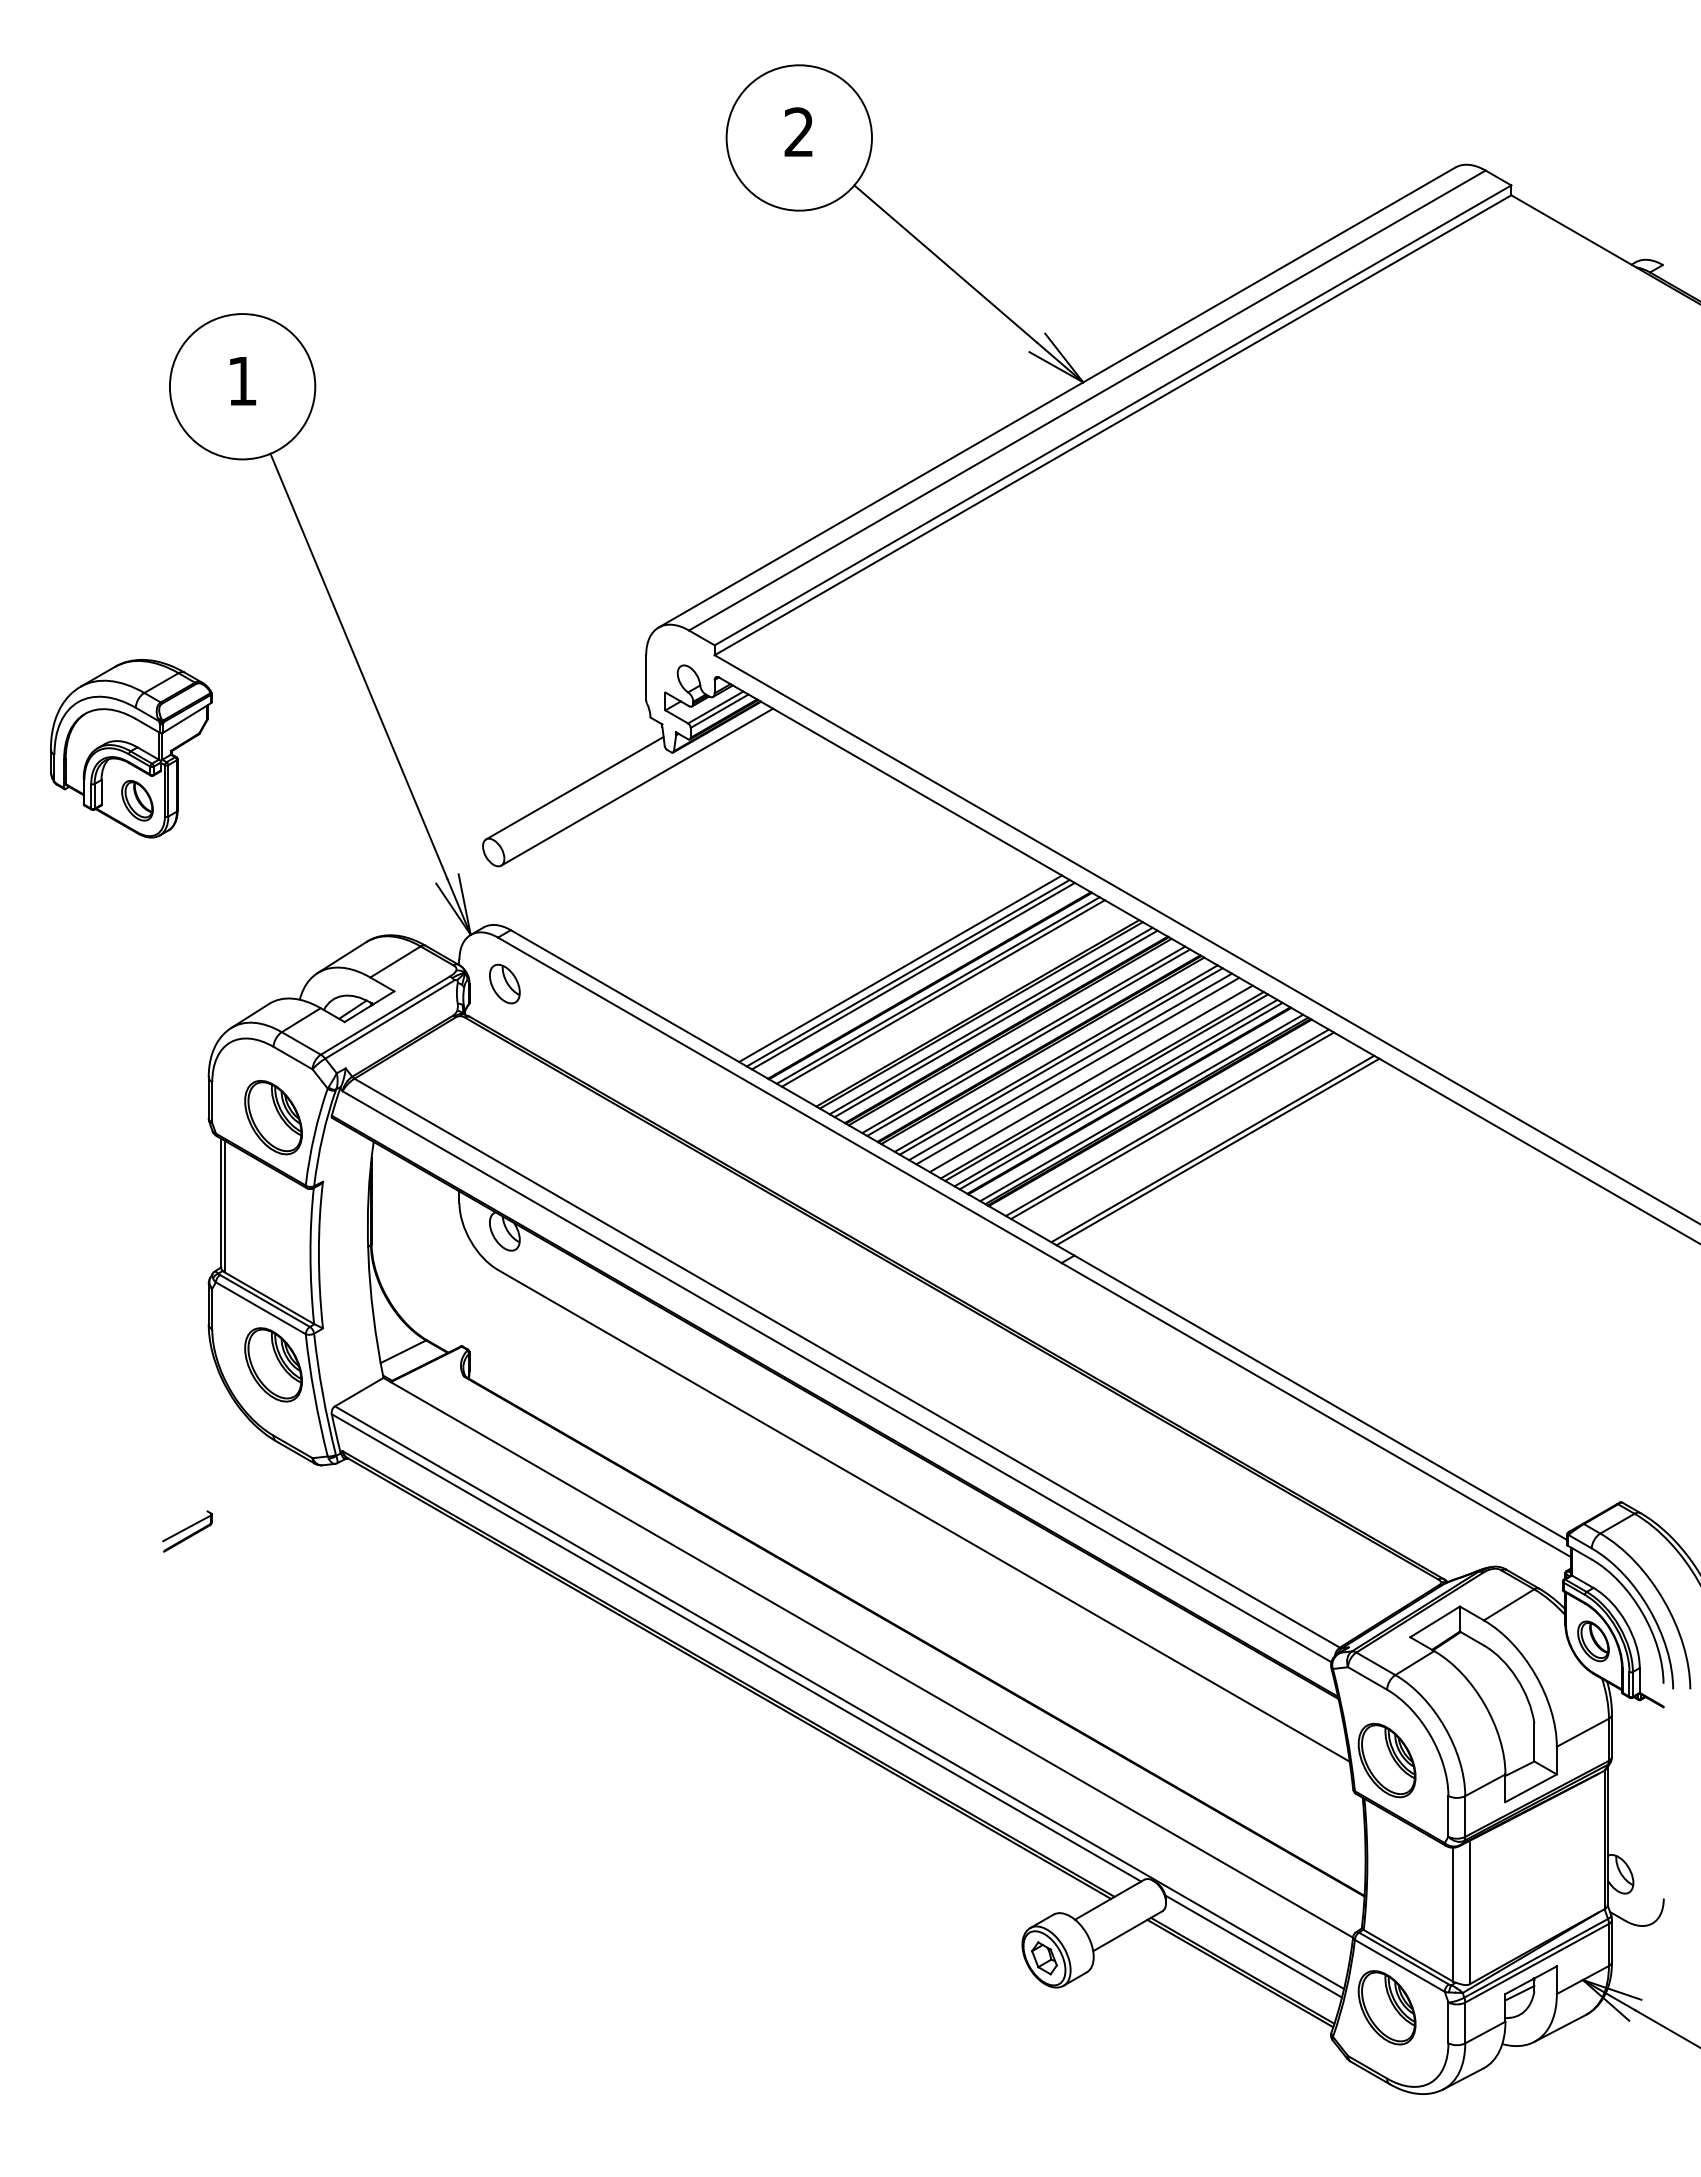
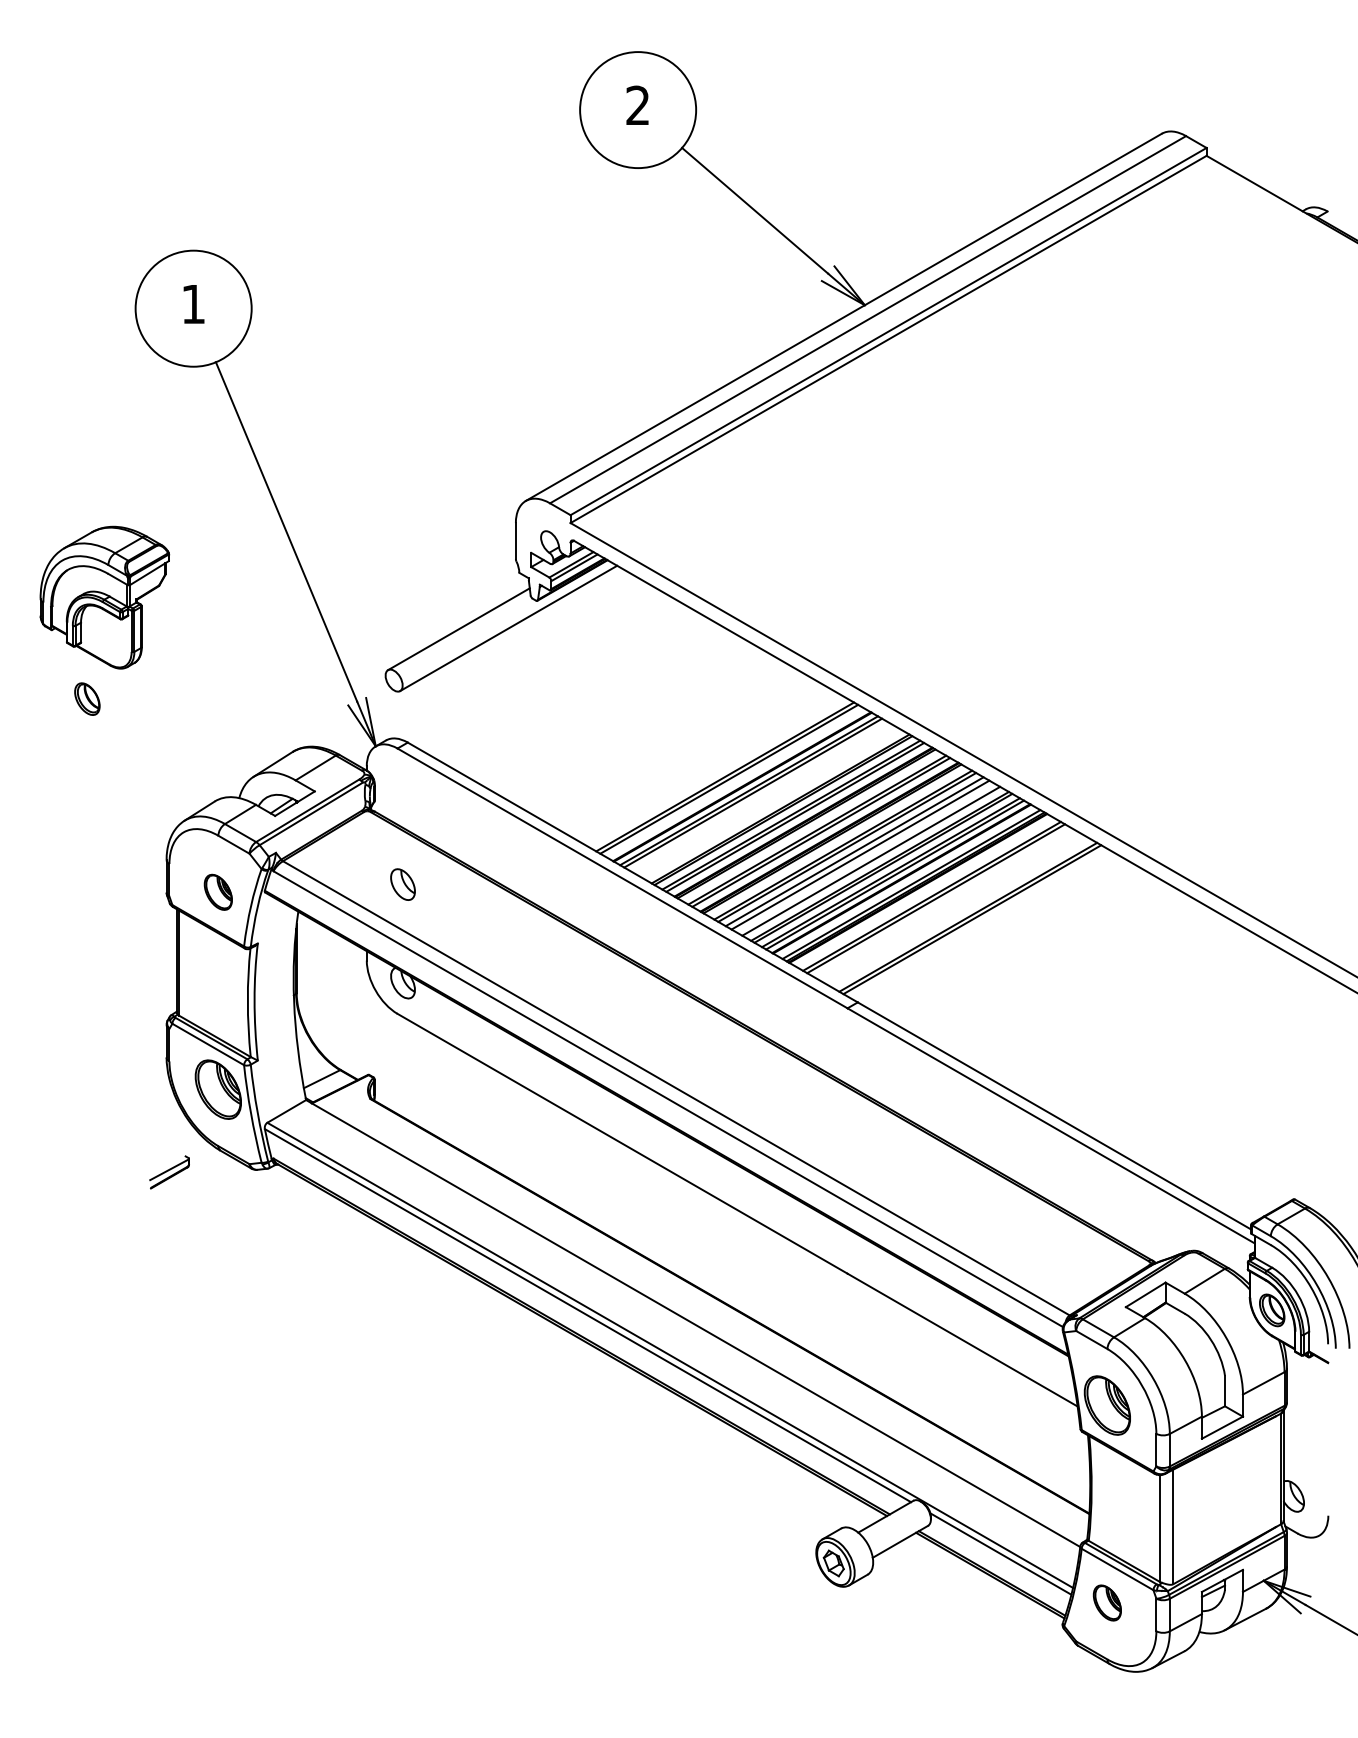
part: (137, 800) -> (87, 698), moved
line: (900, 968) -> (718, 773), removed
part: (504, 983) -> (402, 884), moved
part: (273, 1117) -> (218, 892), size x0.6
part: (187, 1531) -> (169, 1172), moved
part: (1386, 2007) -> (1106, 1602), size x0.6

